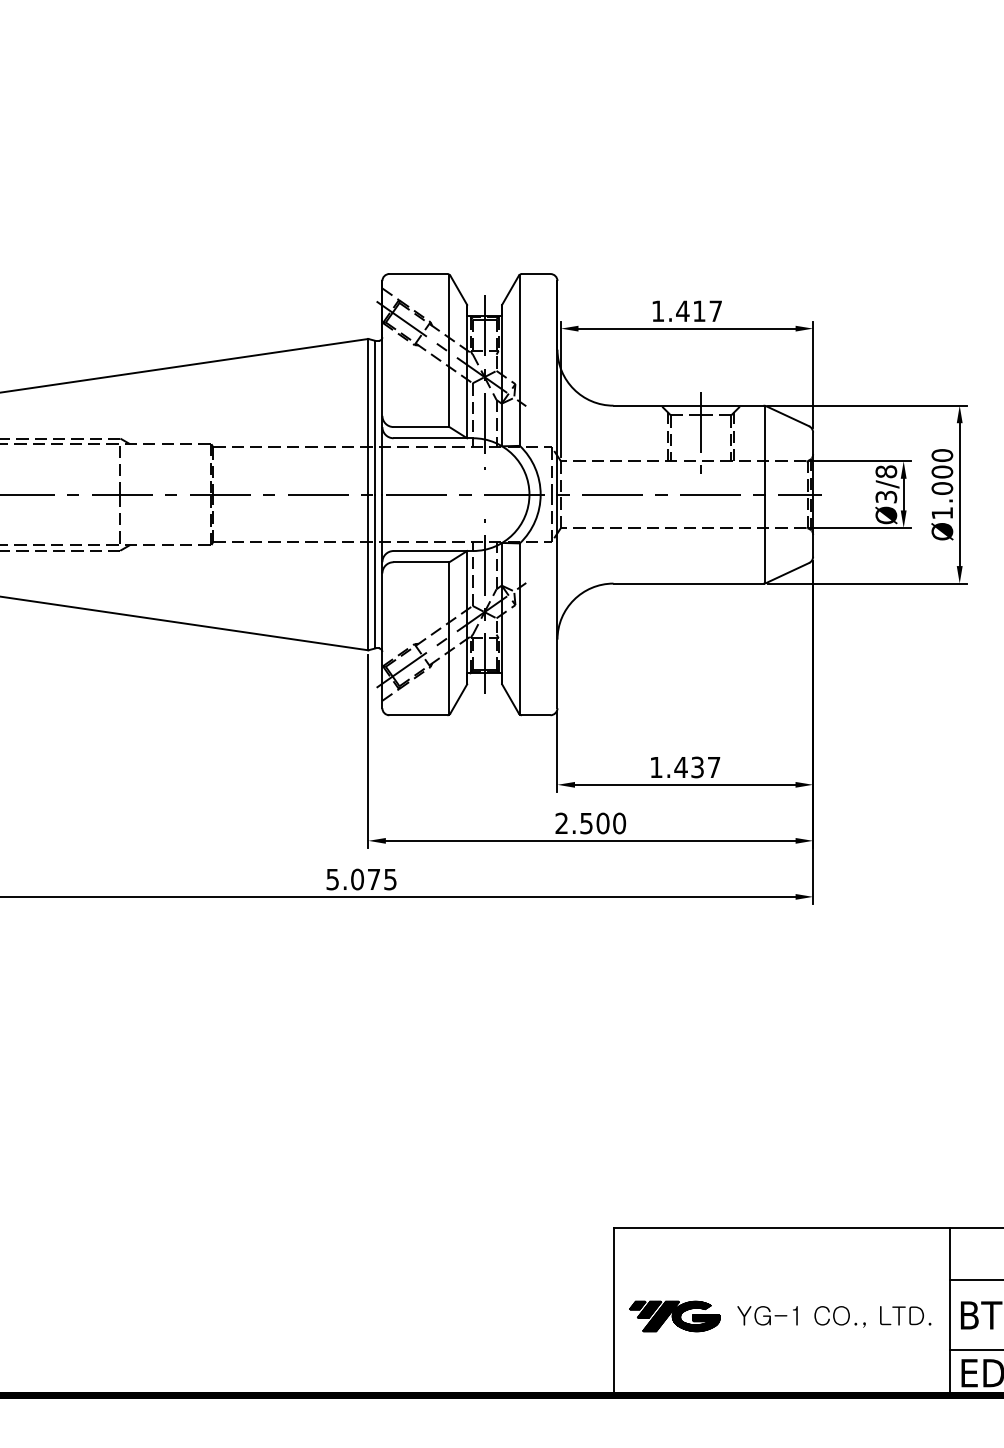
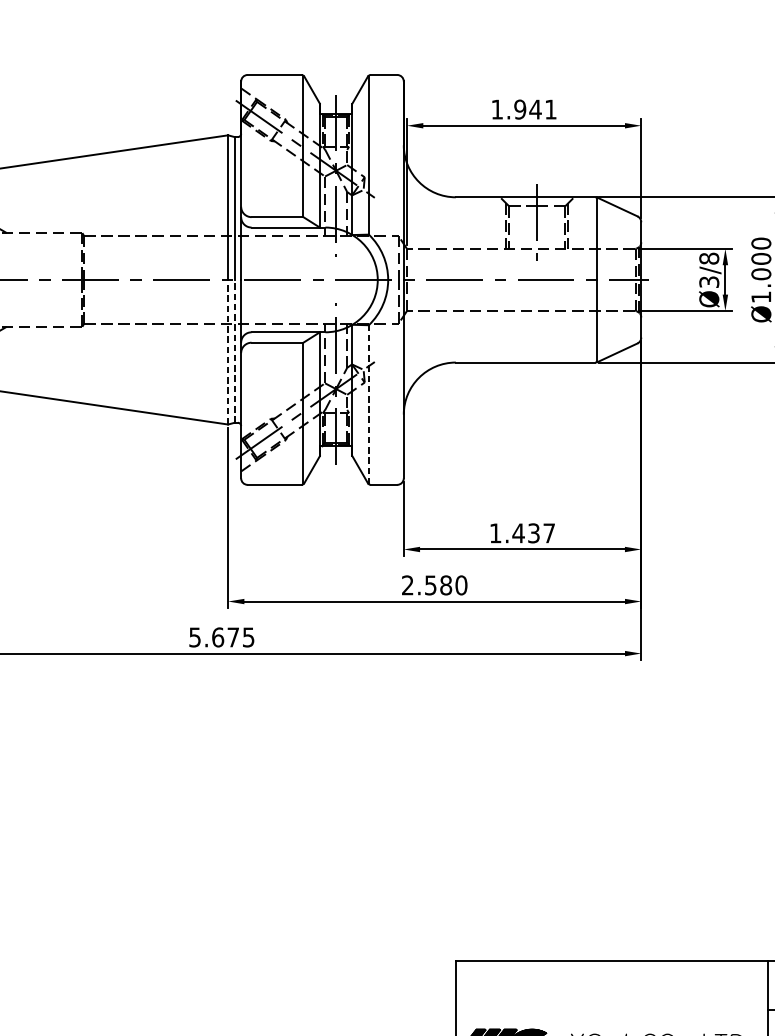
text: (698, 311) -> (534, 109), 1.417 -> 1.941
line: (375, 571) -> (234, 351), solid -> dashed
line: (368, 572) -> (228, 352), solid -> dashed
line: (519, 629) -> (368, 405), solid -> dashed
text: (602, 823) -> (445, 585), 2.500 -> 2.580
text: (357, 879) -> (218, 637), 5.075 -> 5.675

